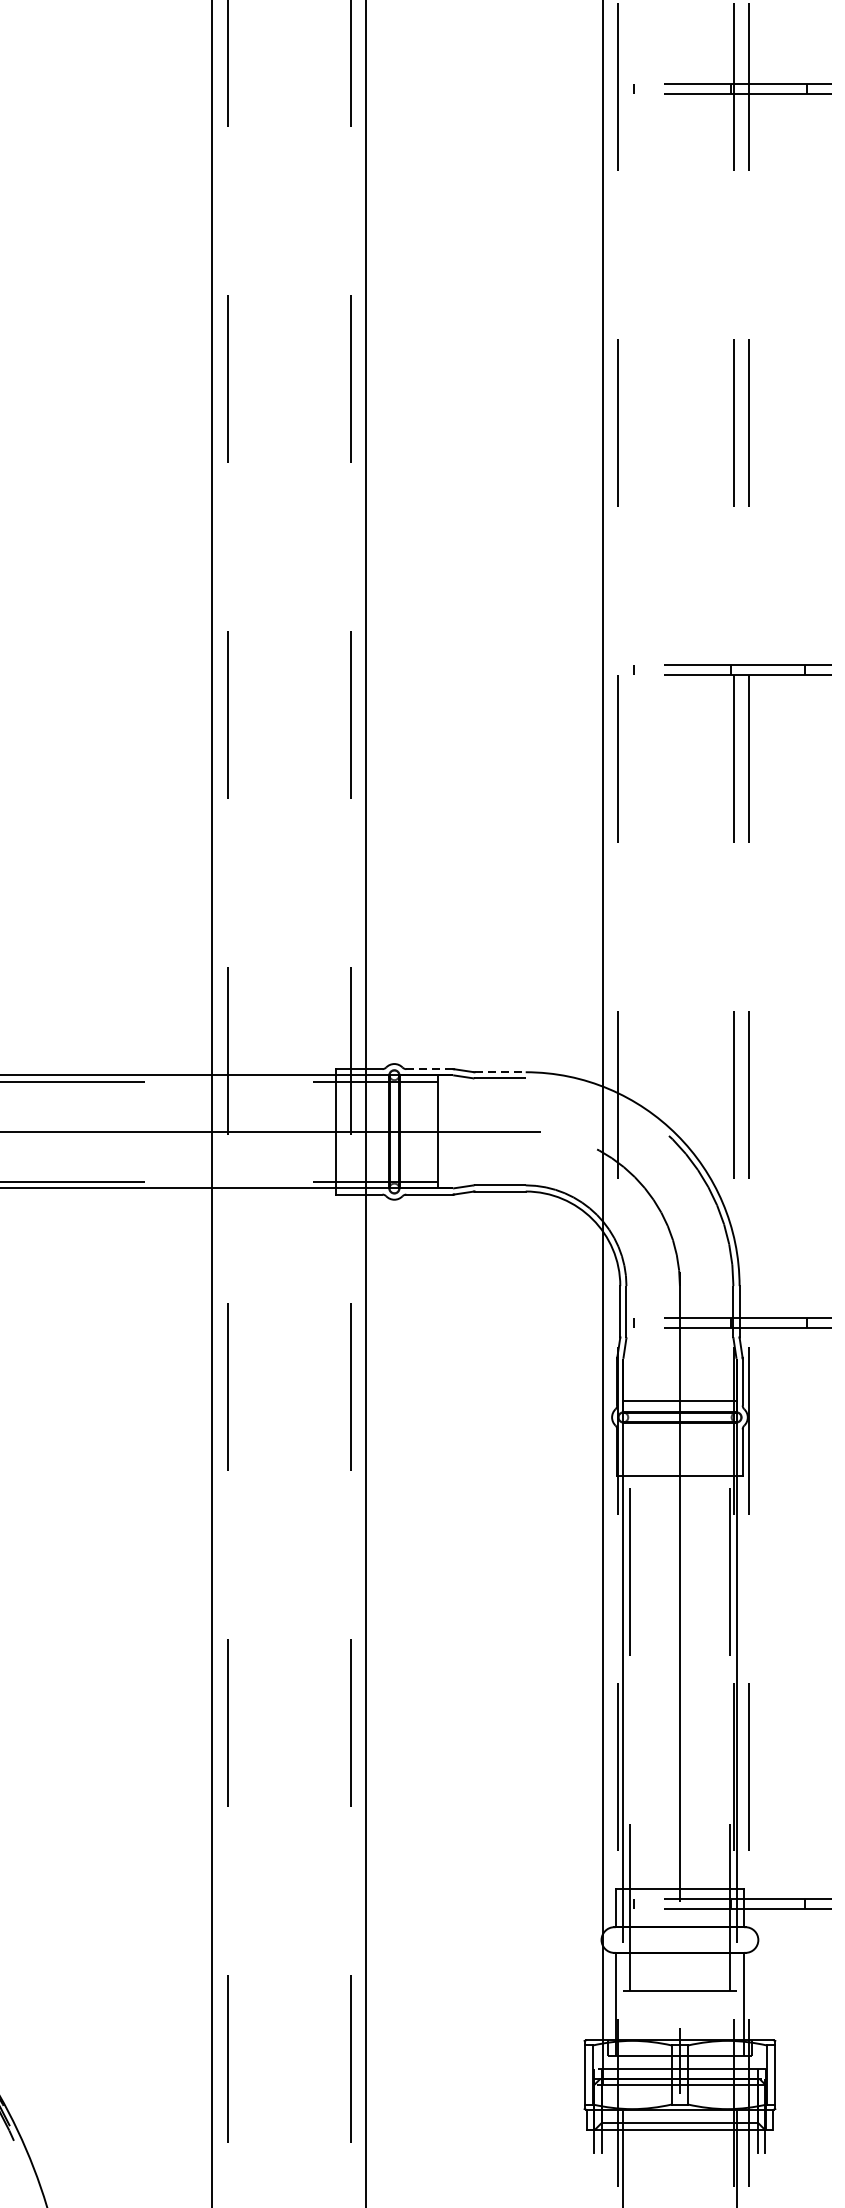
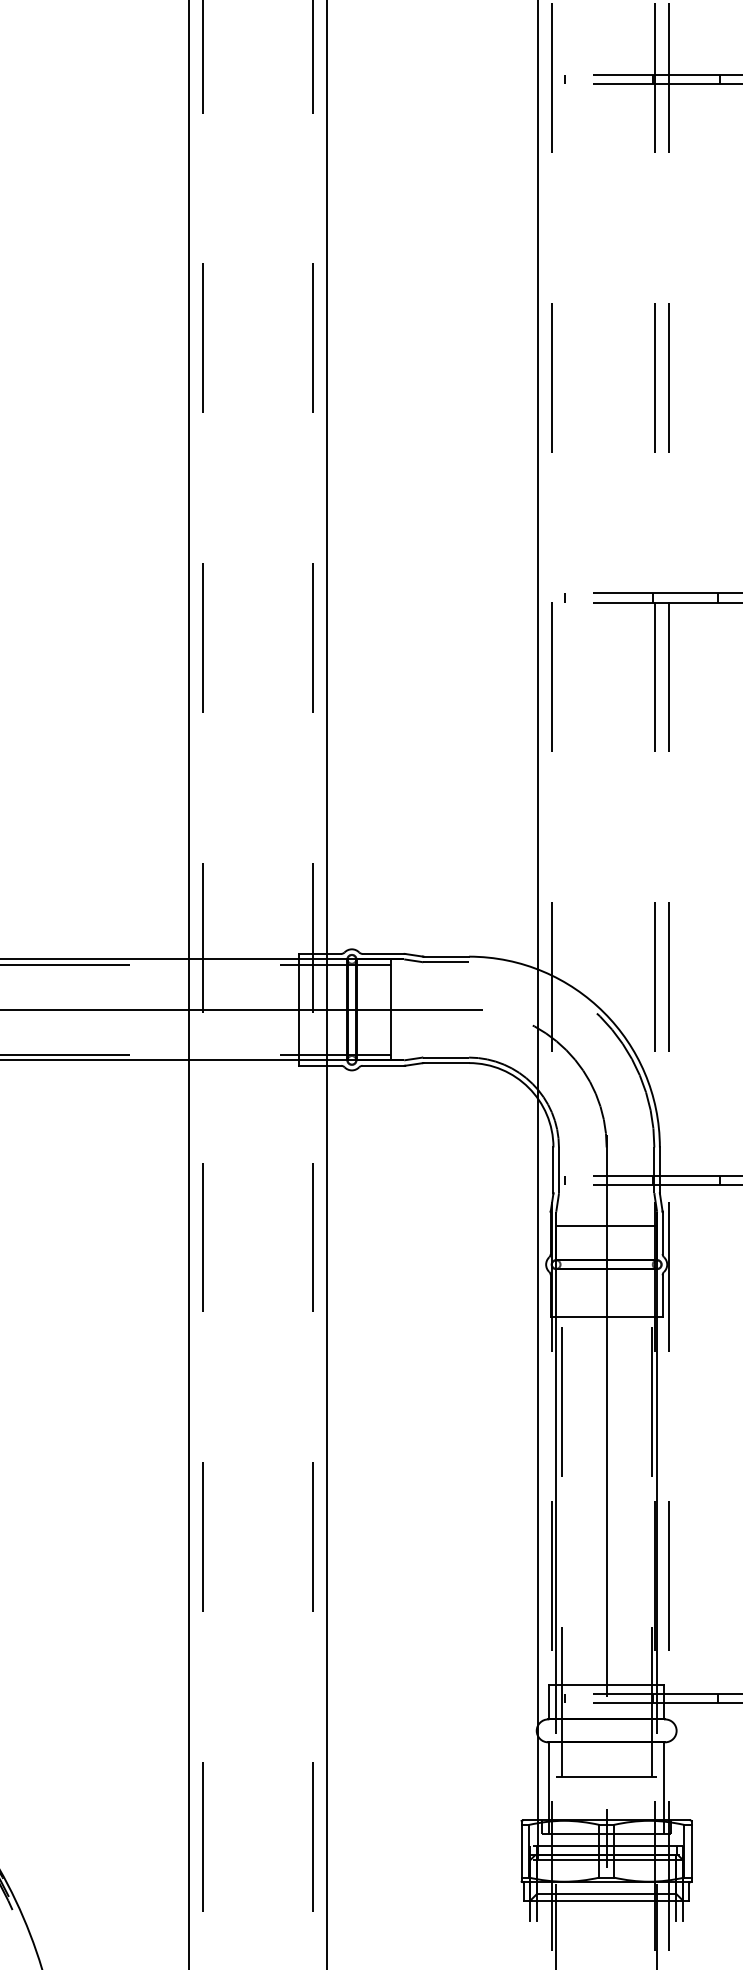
line: (429, 1068) -> (383, 953), dashed -> solid
line: (500, 1072) -> (446, 956), dashed -> solid
line: (679, 1401) -> (606, 1226), moved

